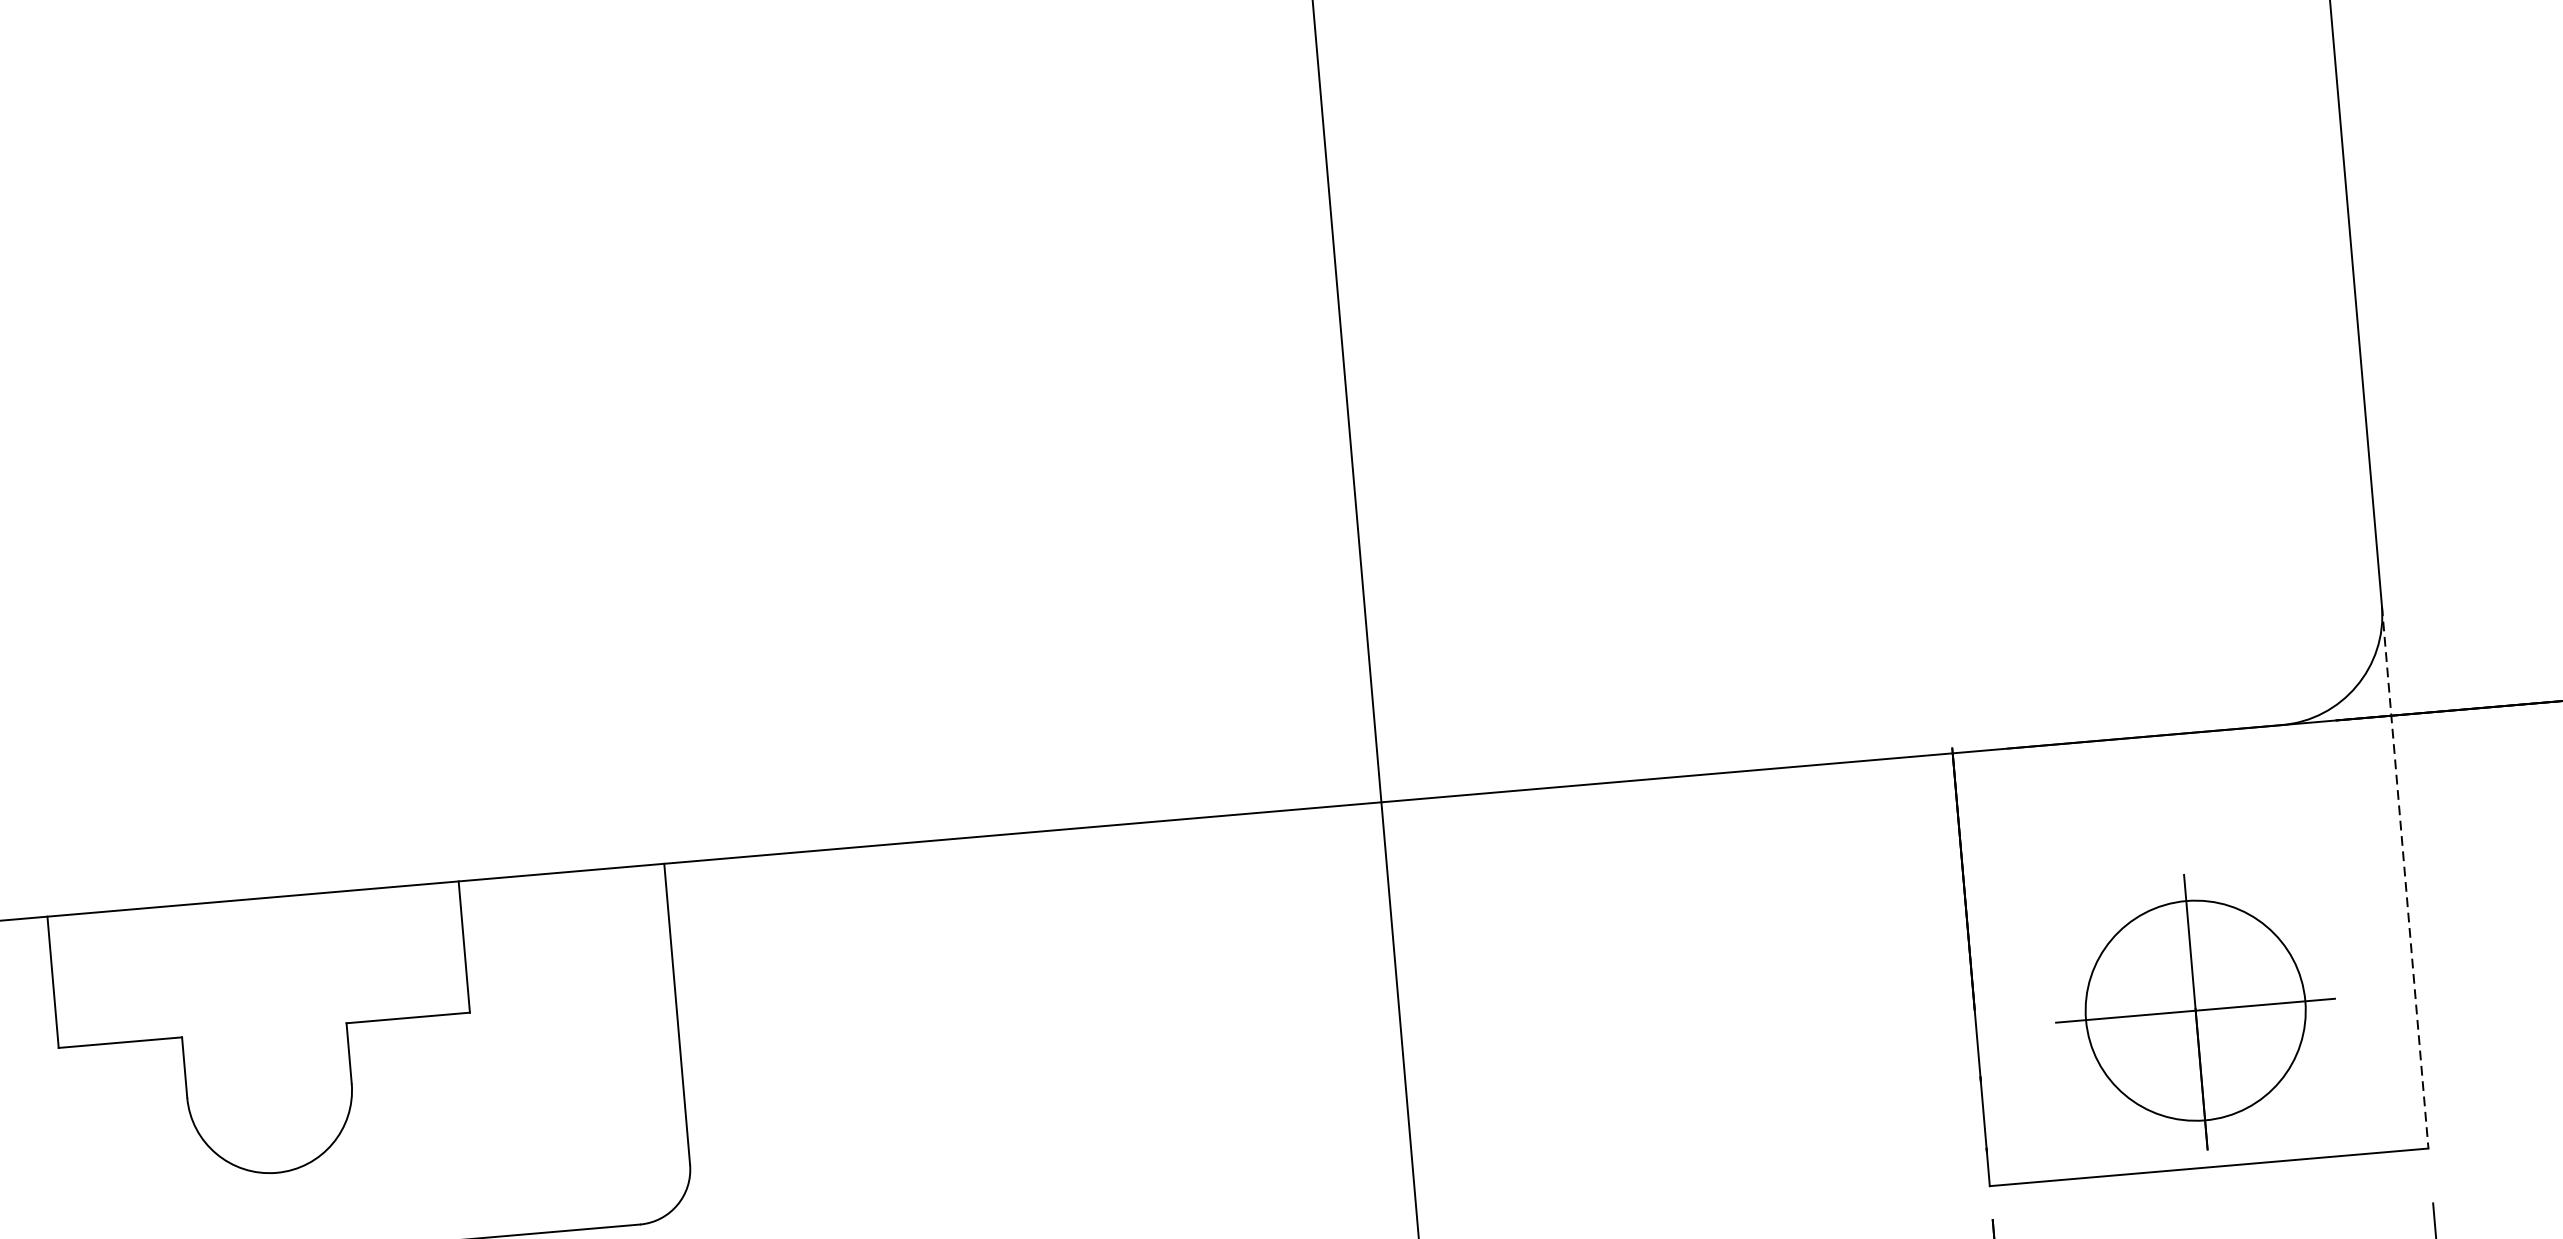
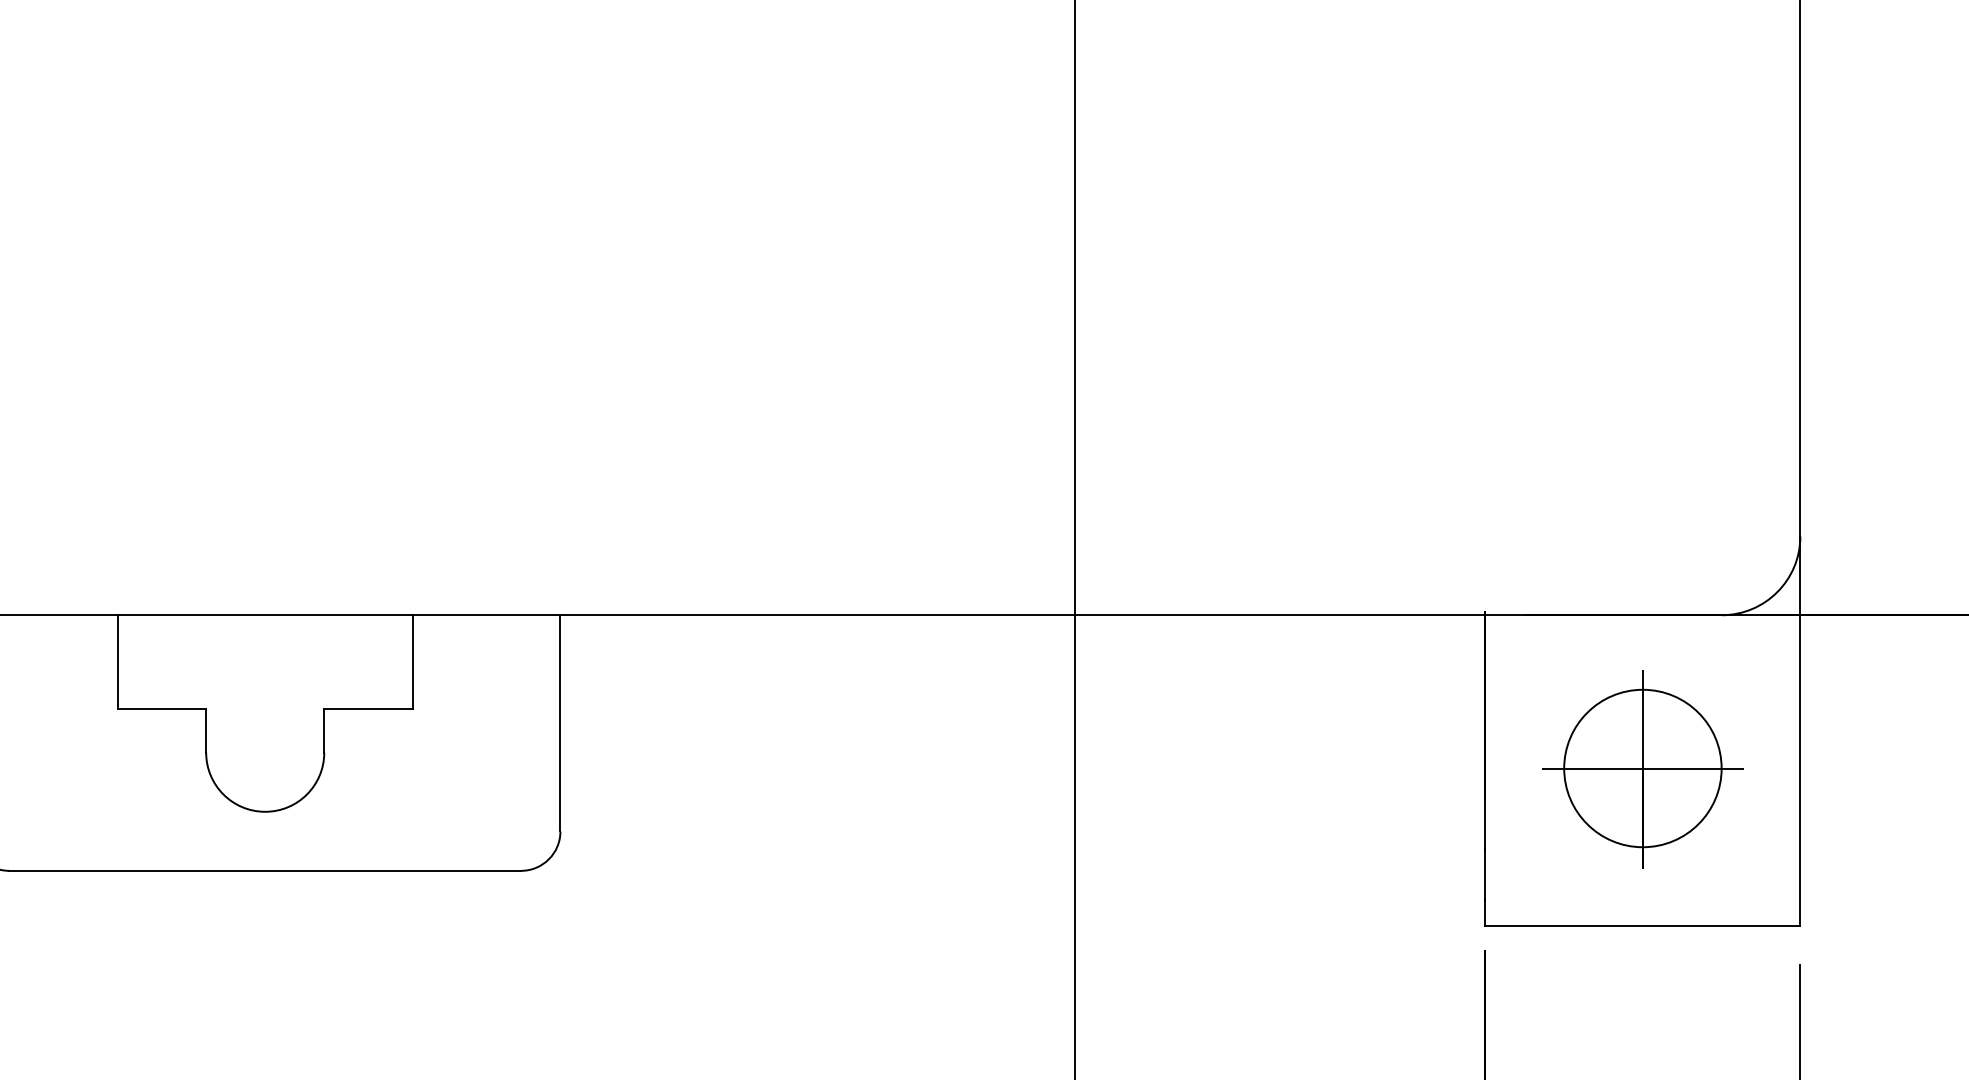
line: (2405, 877) -> (1800, 731), dashed -> solid
part: (2195, 1012) -> (1642, 769), moved

